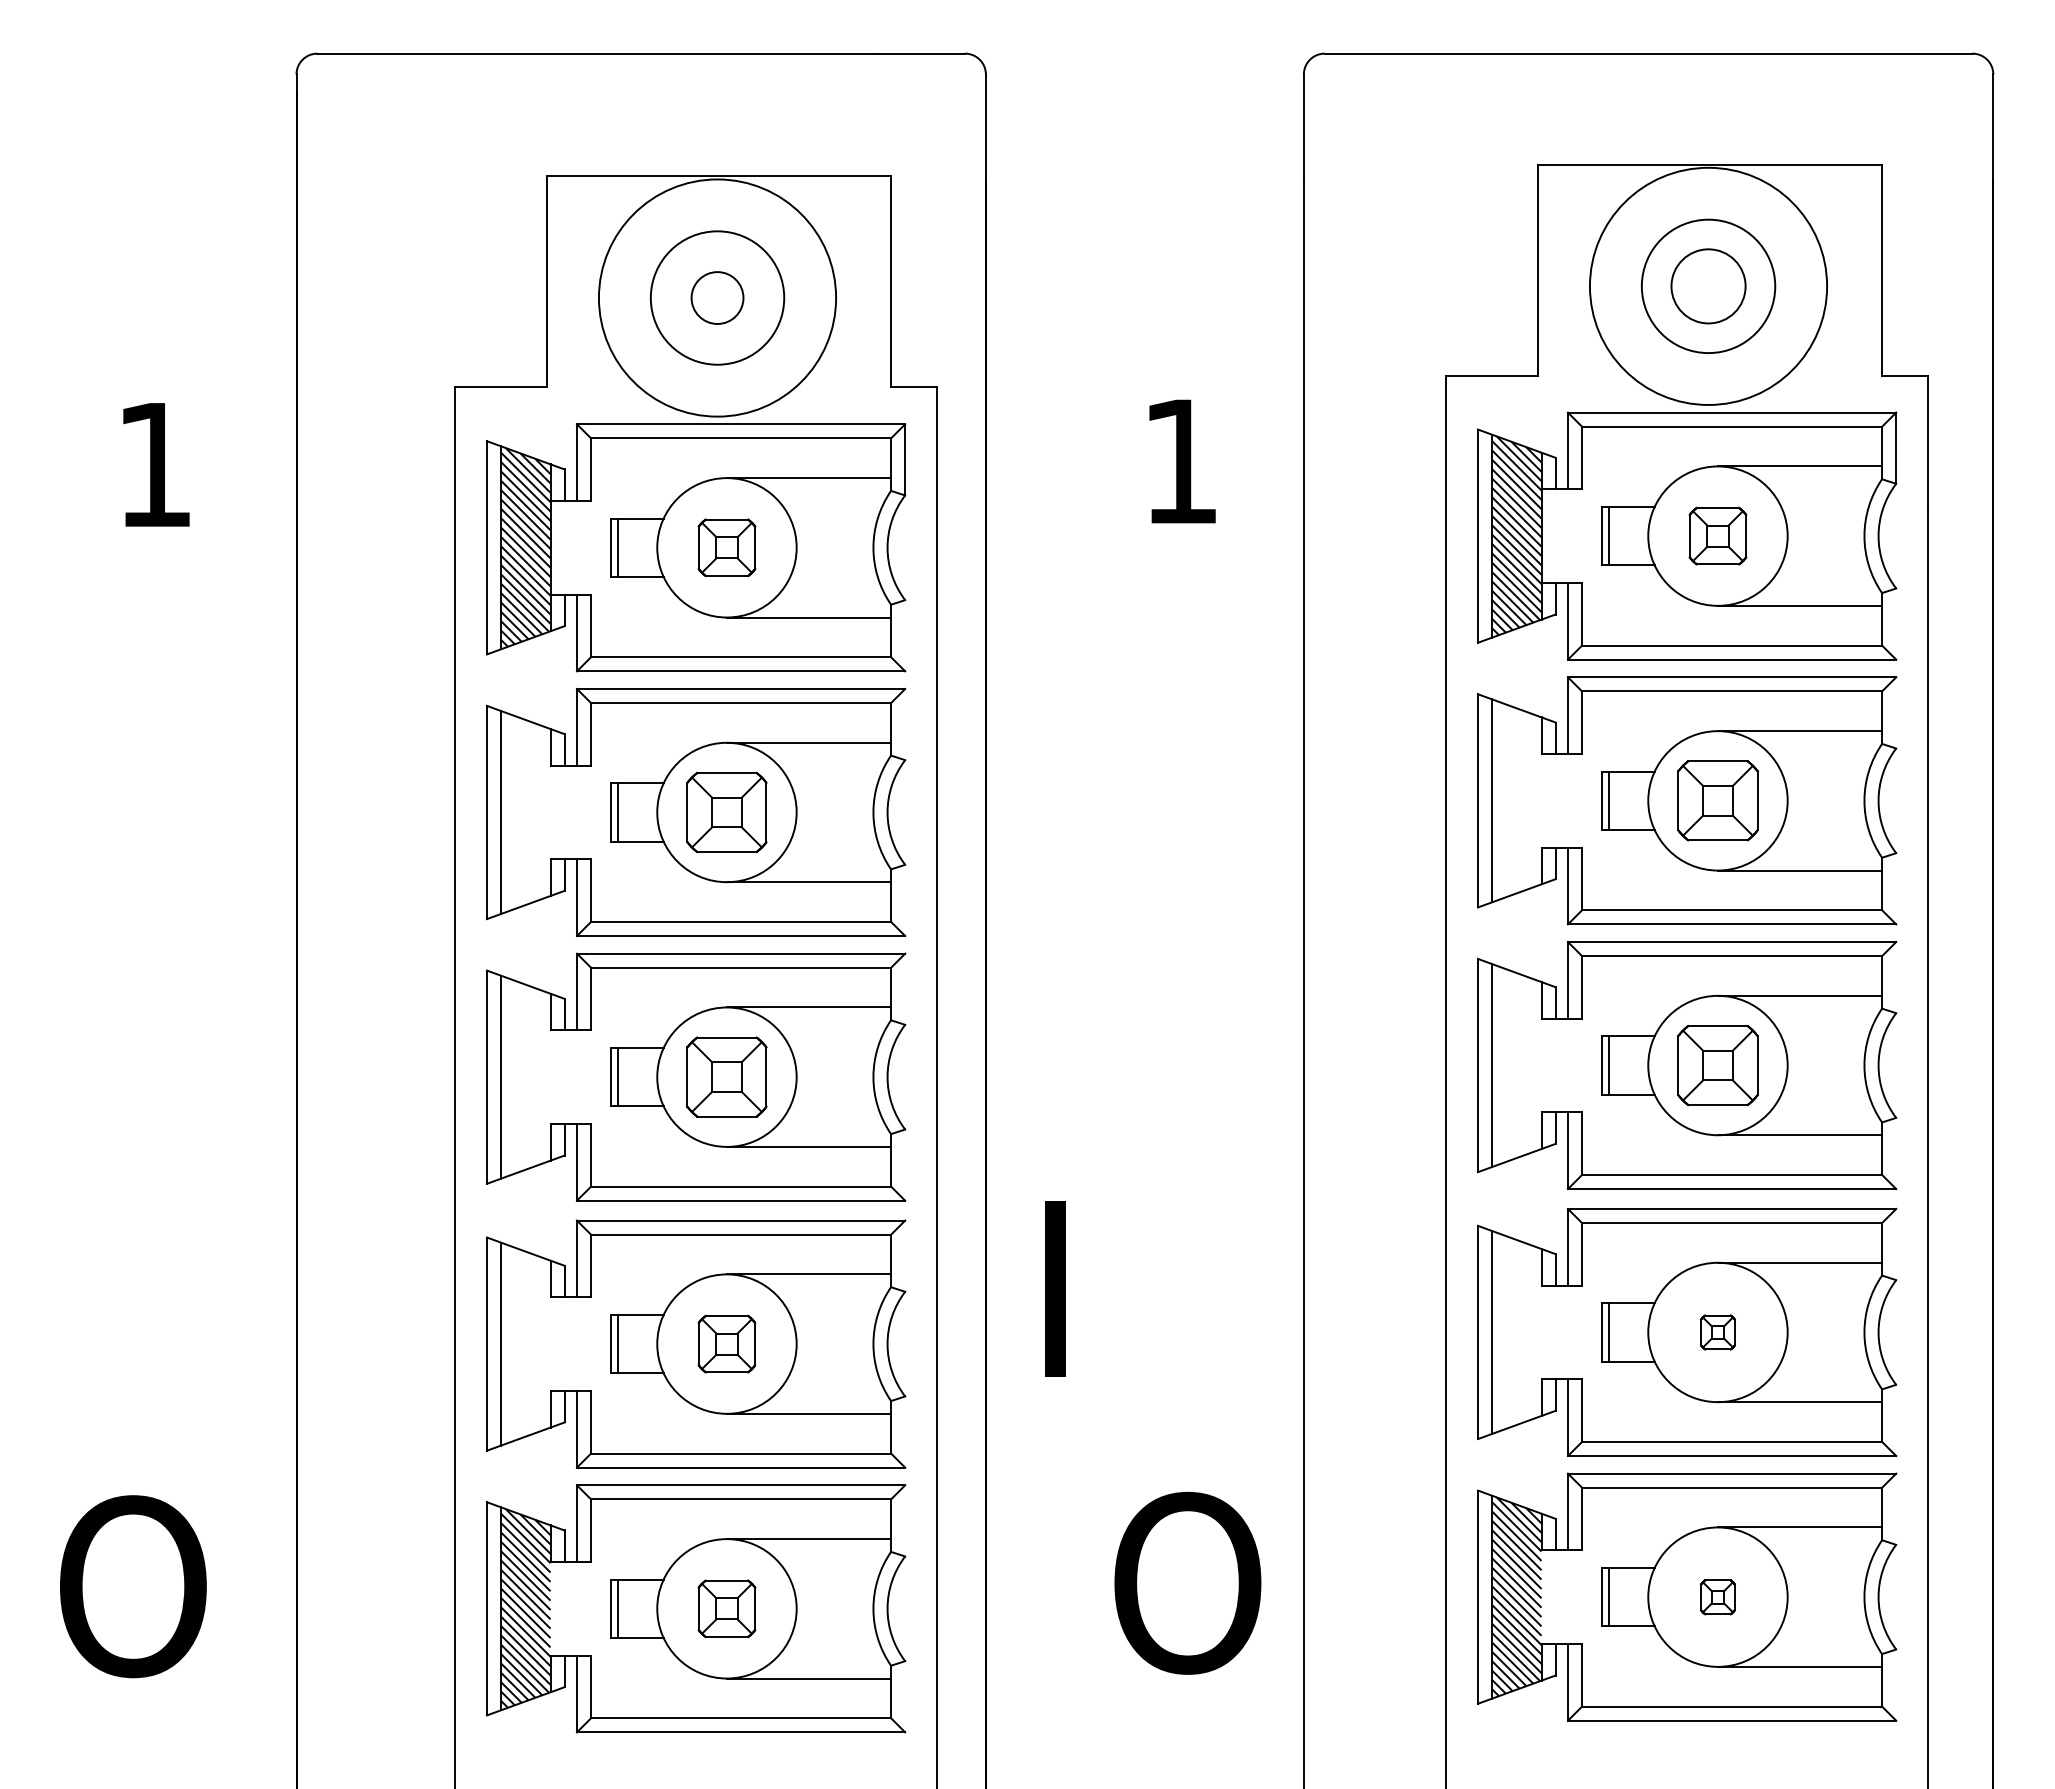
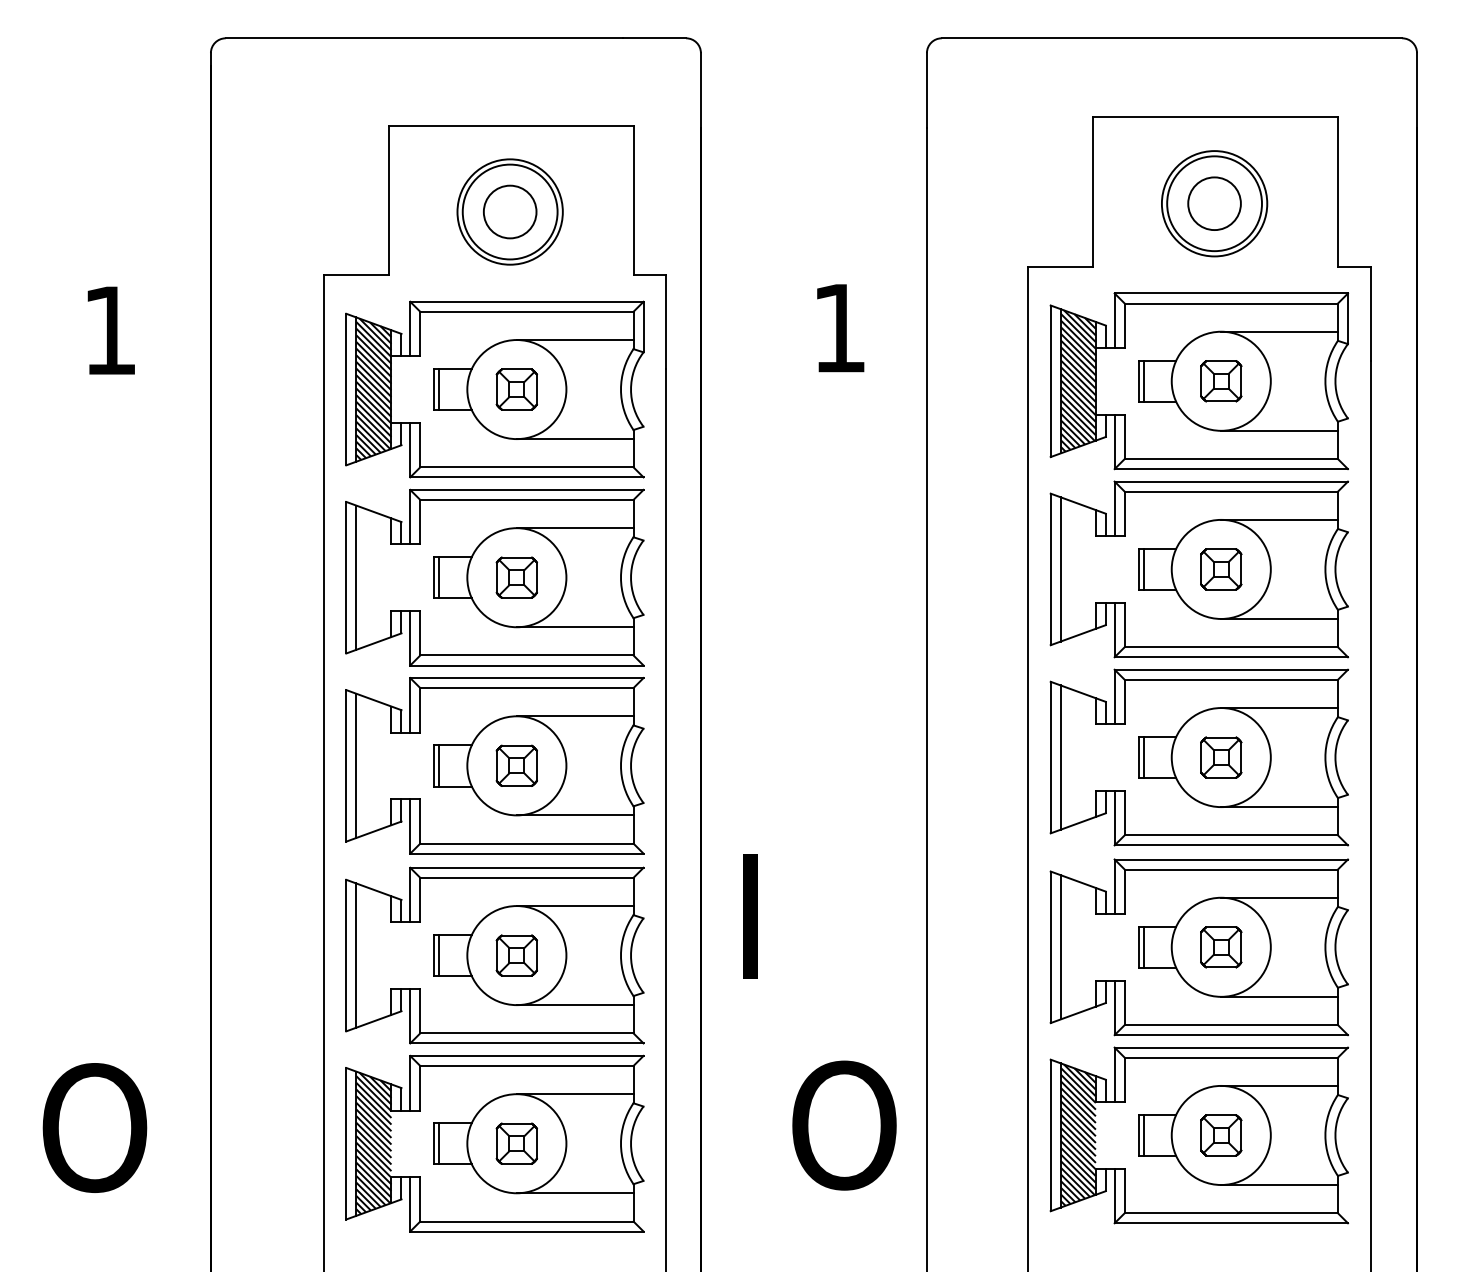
circle: (1708, 286) -> (1214, 203), size x0.62
circle: (717, 297) -> (510, 211), size x0.62
circle: (717, 297) -> (510, 211), size x1.43
part: (1717, 800) -> (1220, 569), size x0.71
part: (726, 812) -> (516, 577), size x0.71
part: (1717, 1065) -> (1220, 757), size x0.71
part: (726, 1077) -> (516, 766), size x0.71
part: (1717, 1332) -> (1220, 947), size x1.67
part: (1717, 1597) -> (1220, 1135), size x1.67

